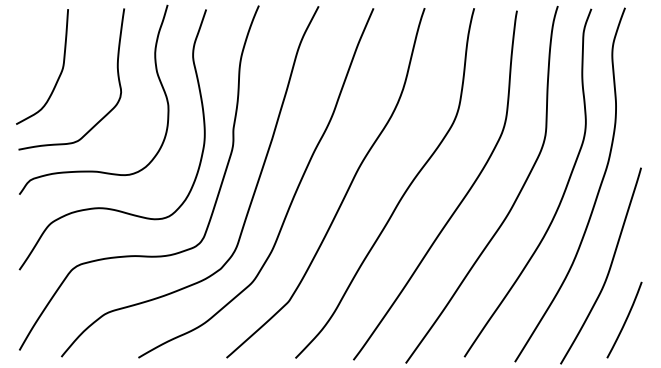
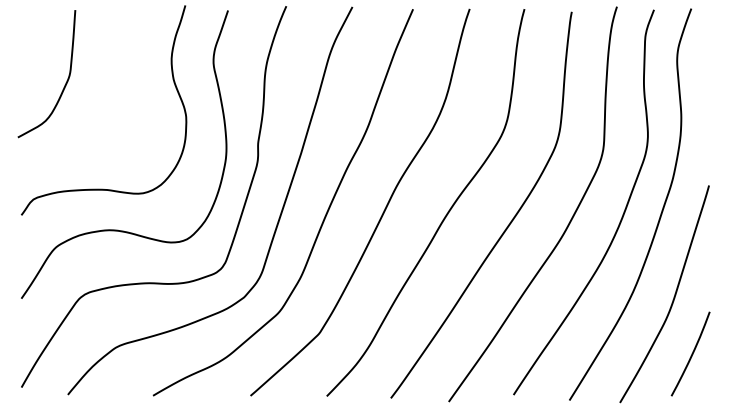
curve: (117, 73) -> (129, 81), removed

